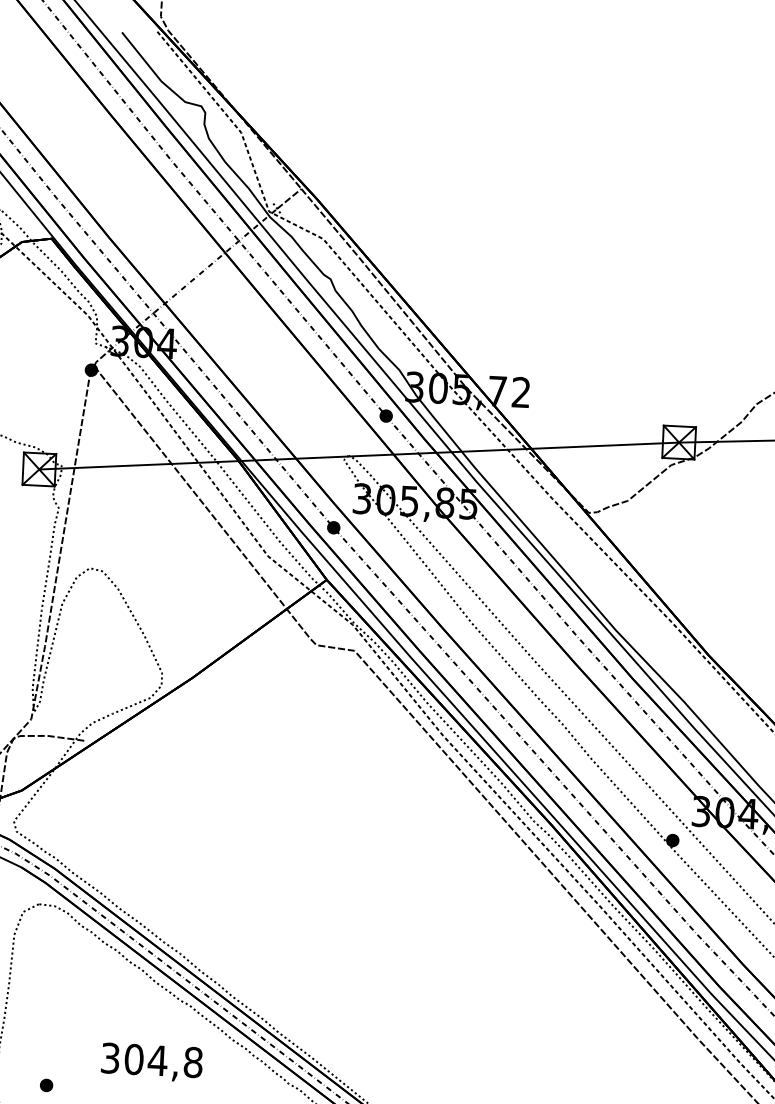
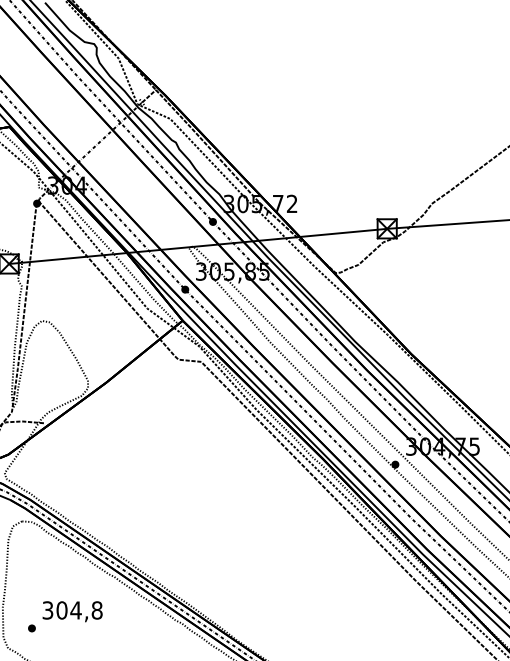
text: (151, 1062) -> (72, 611), moved

